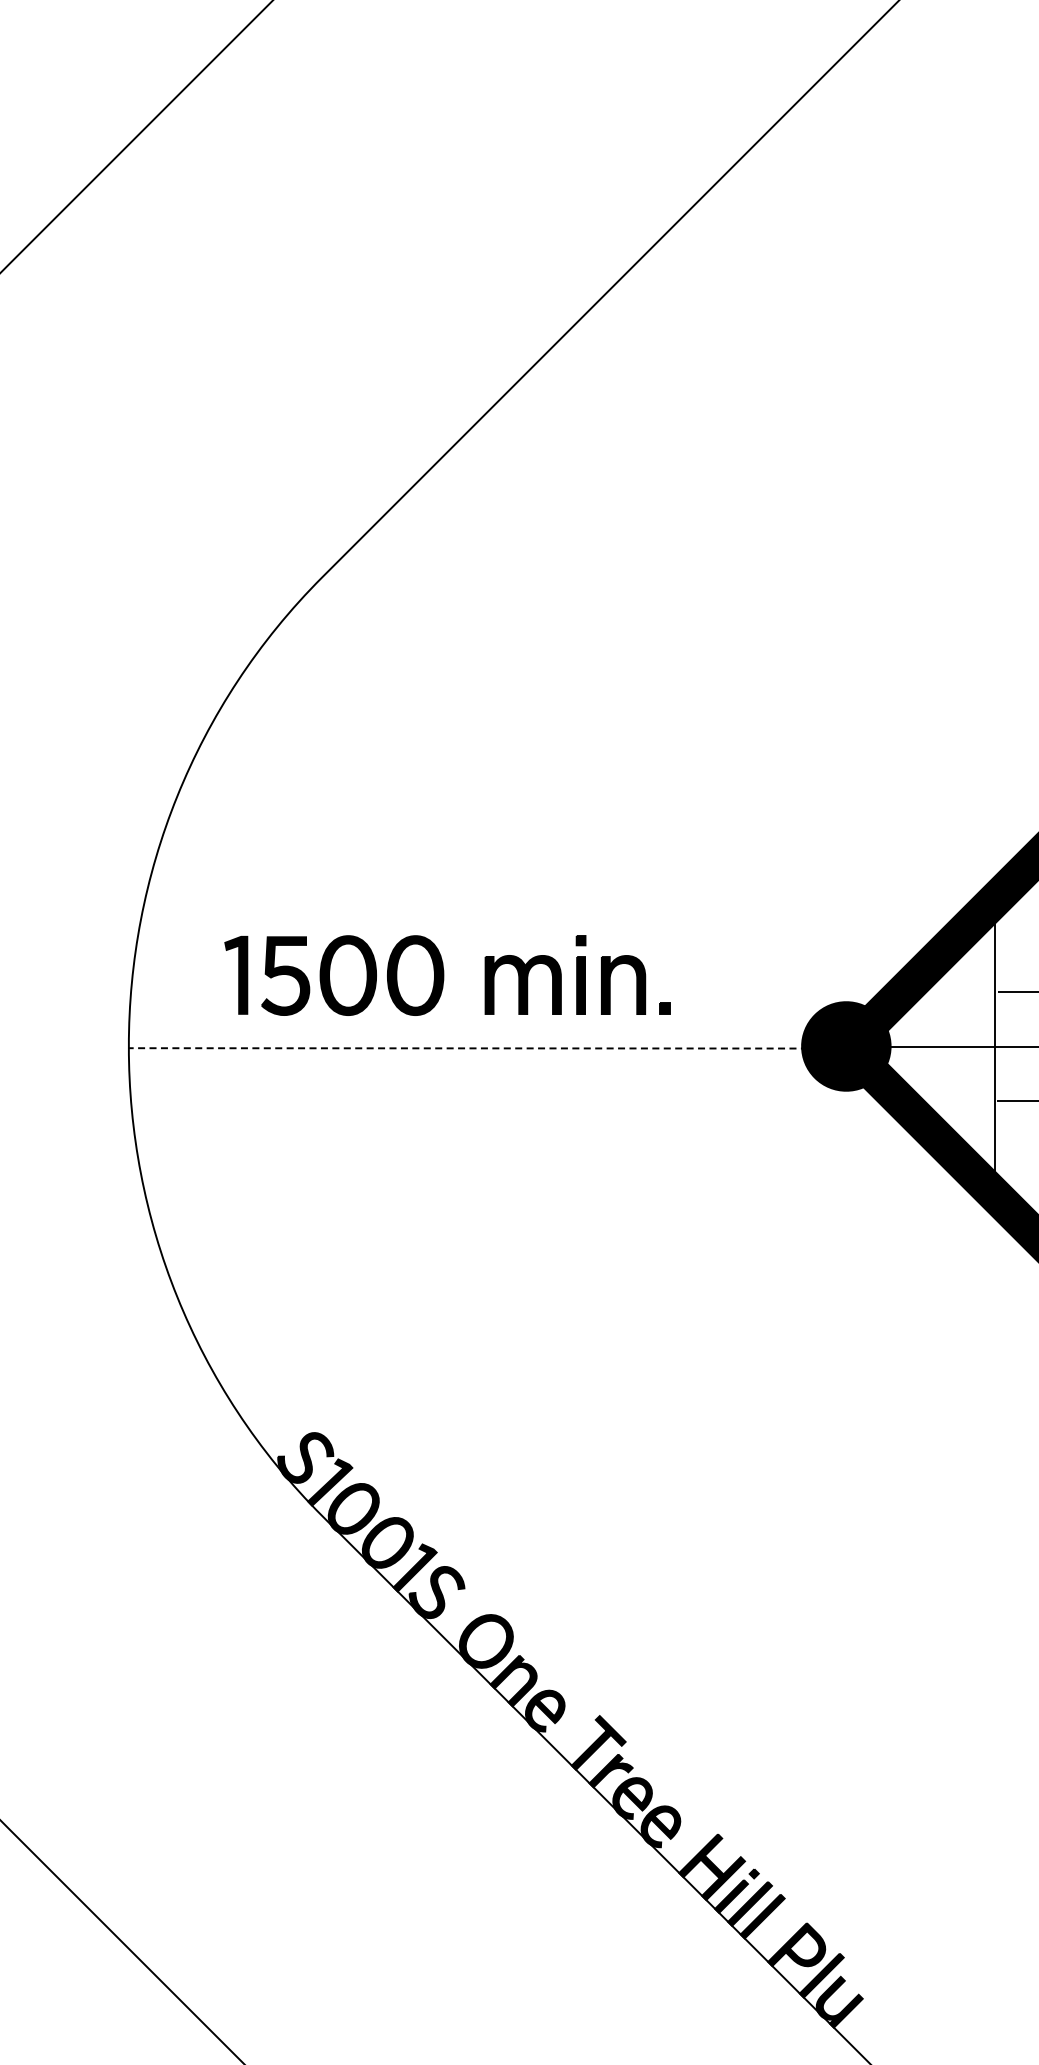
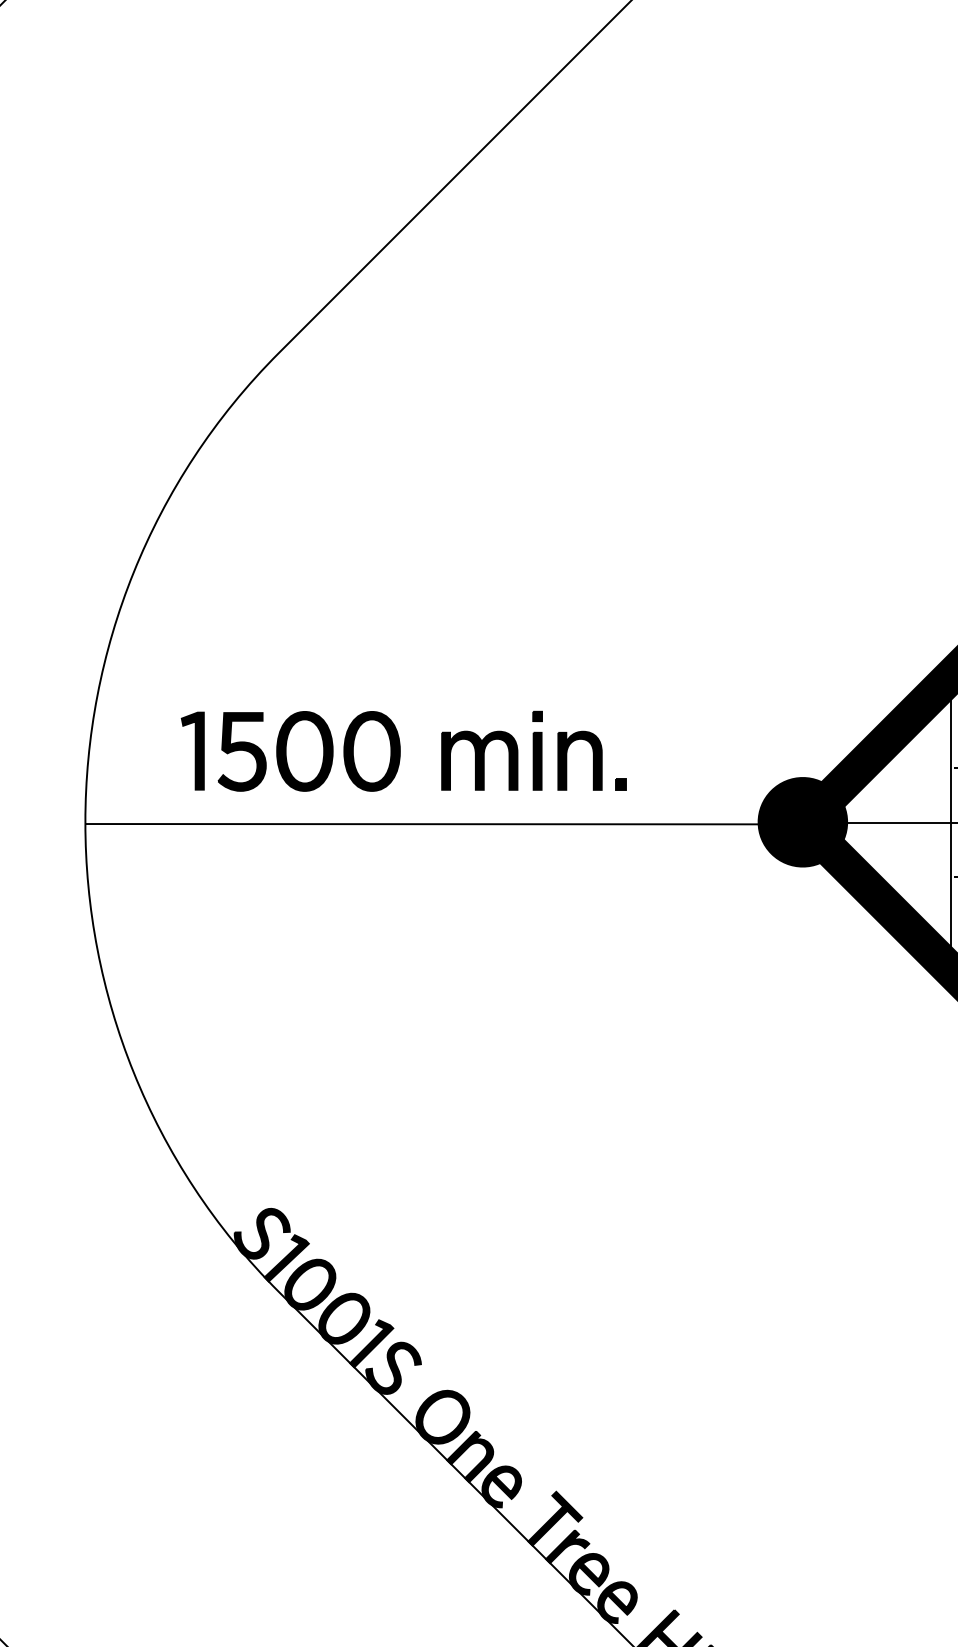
line: (485, 1048) -> (442, 824), dashed -> solid

